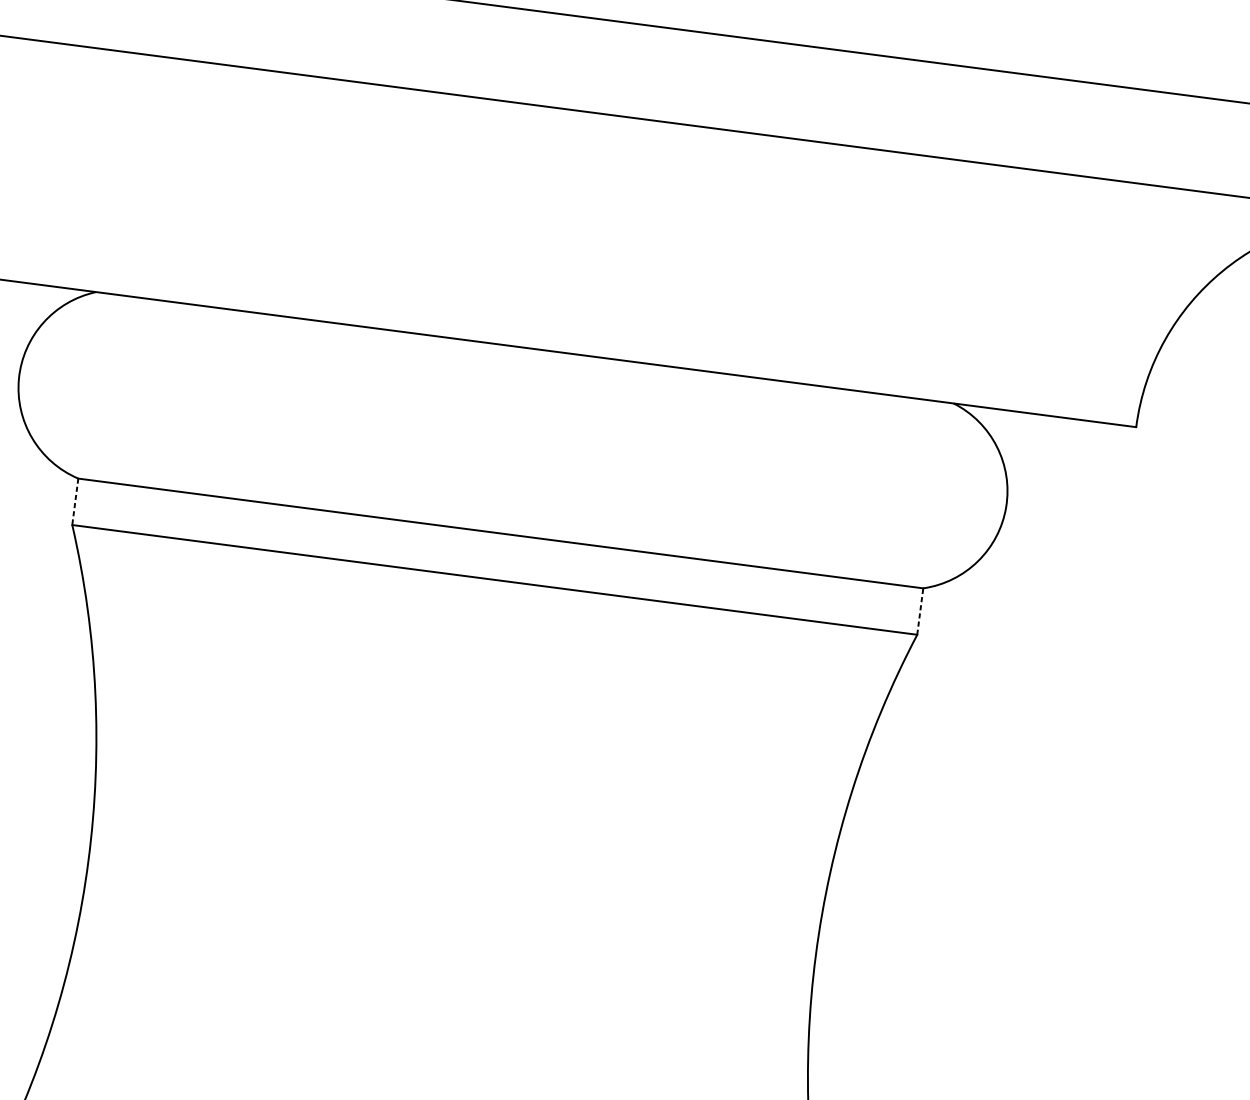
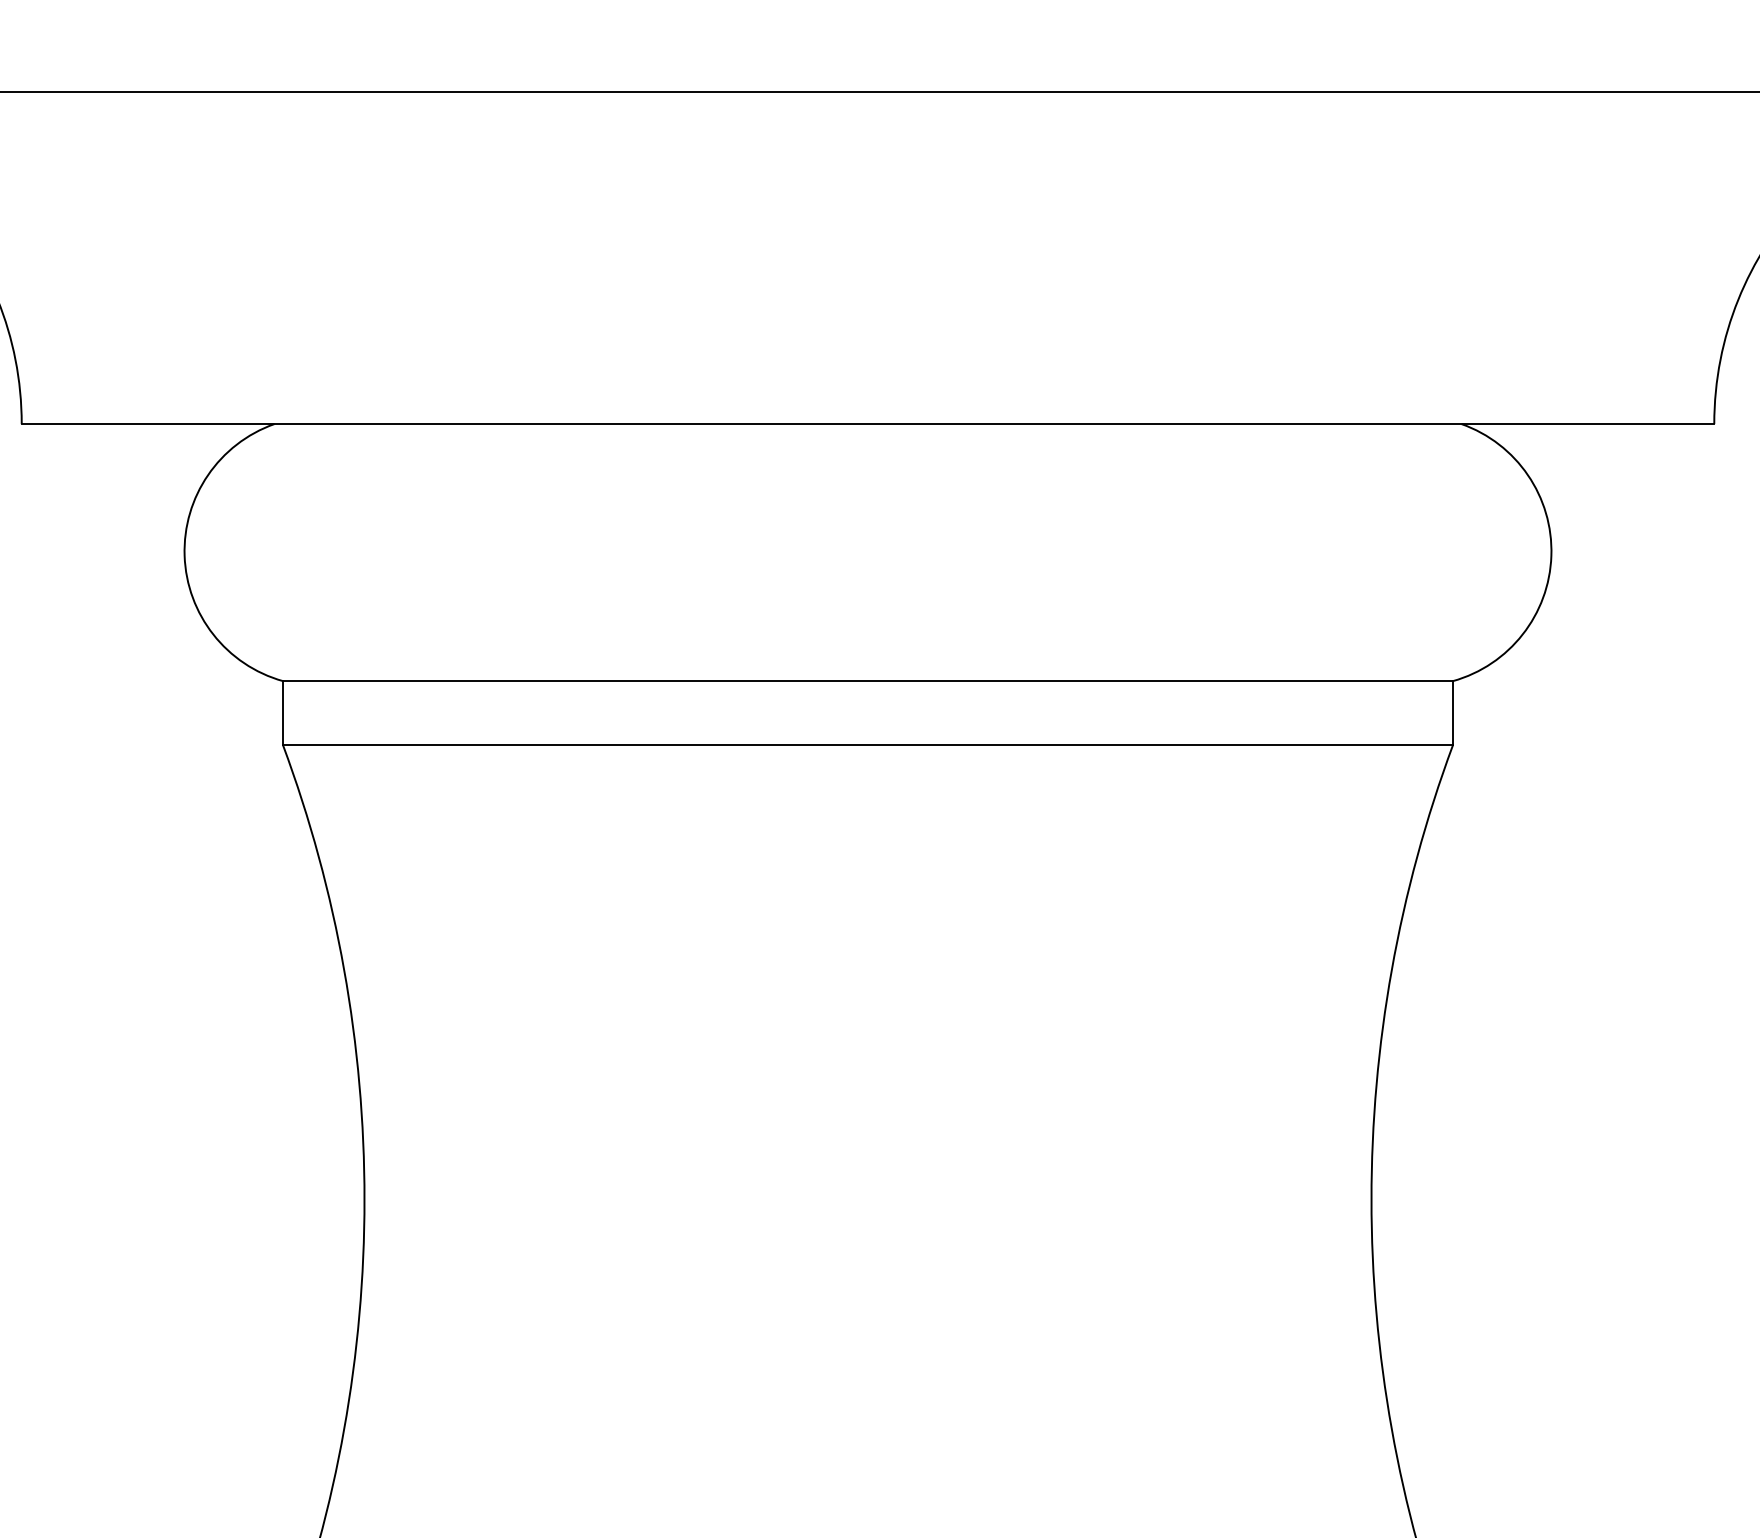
line: (75, 502) -> (283, 713), dashed -> solid
line: (920, 610) -> (1452, 712), dashed -> solid

